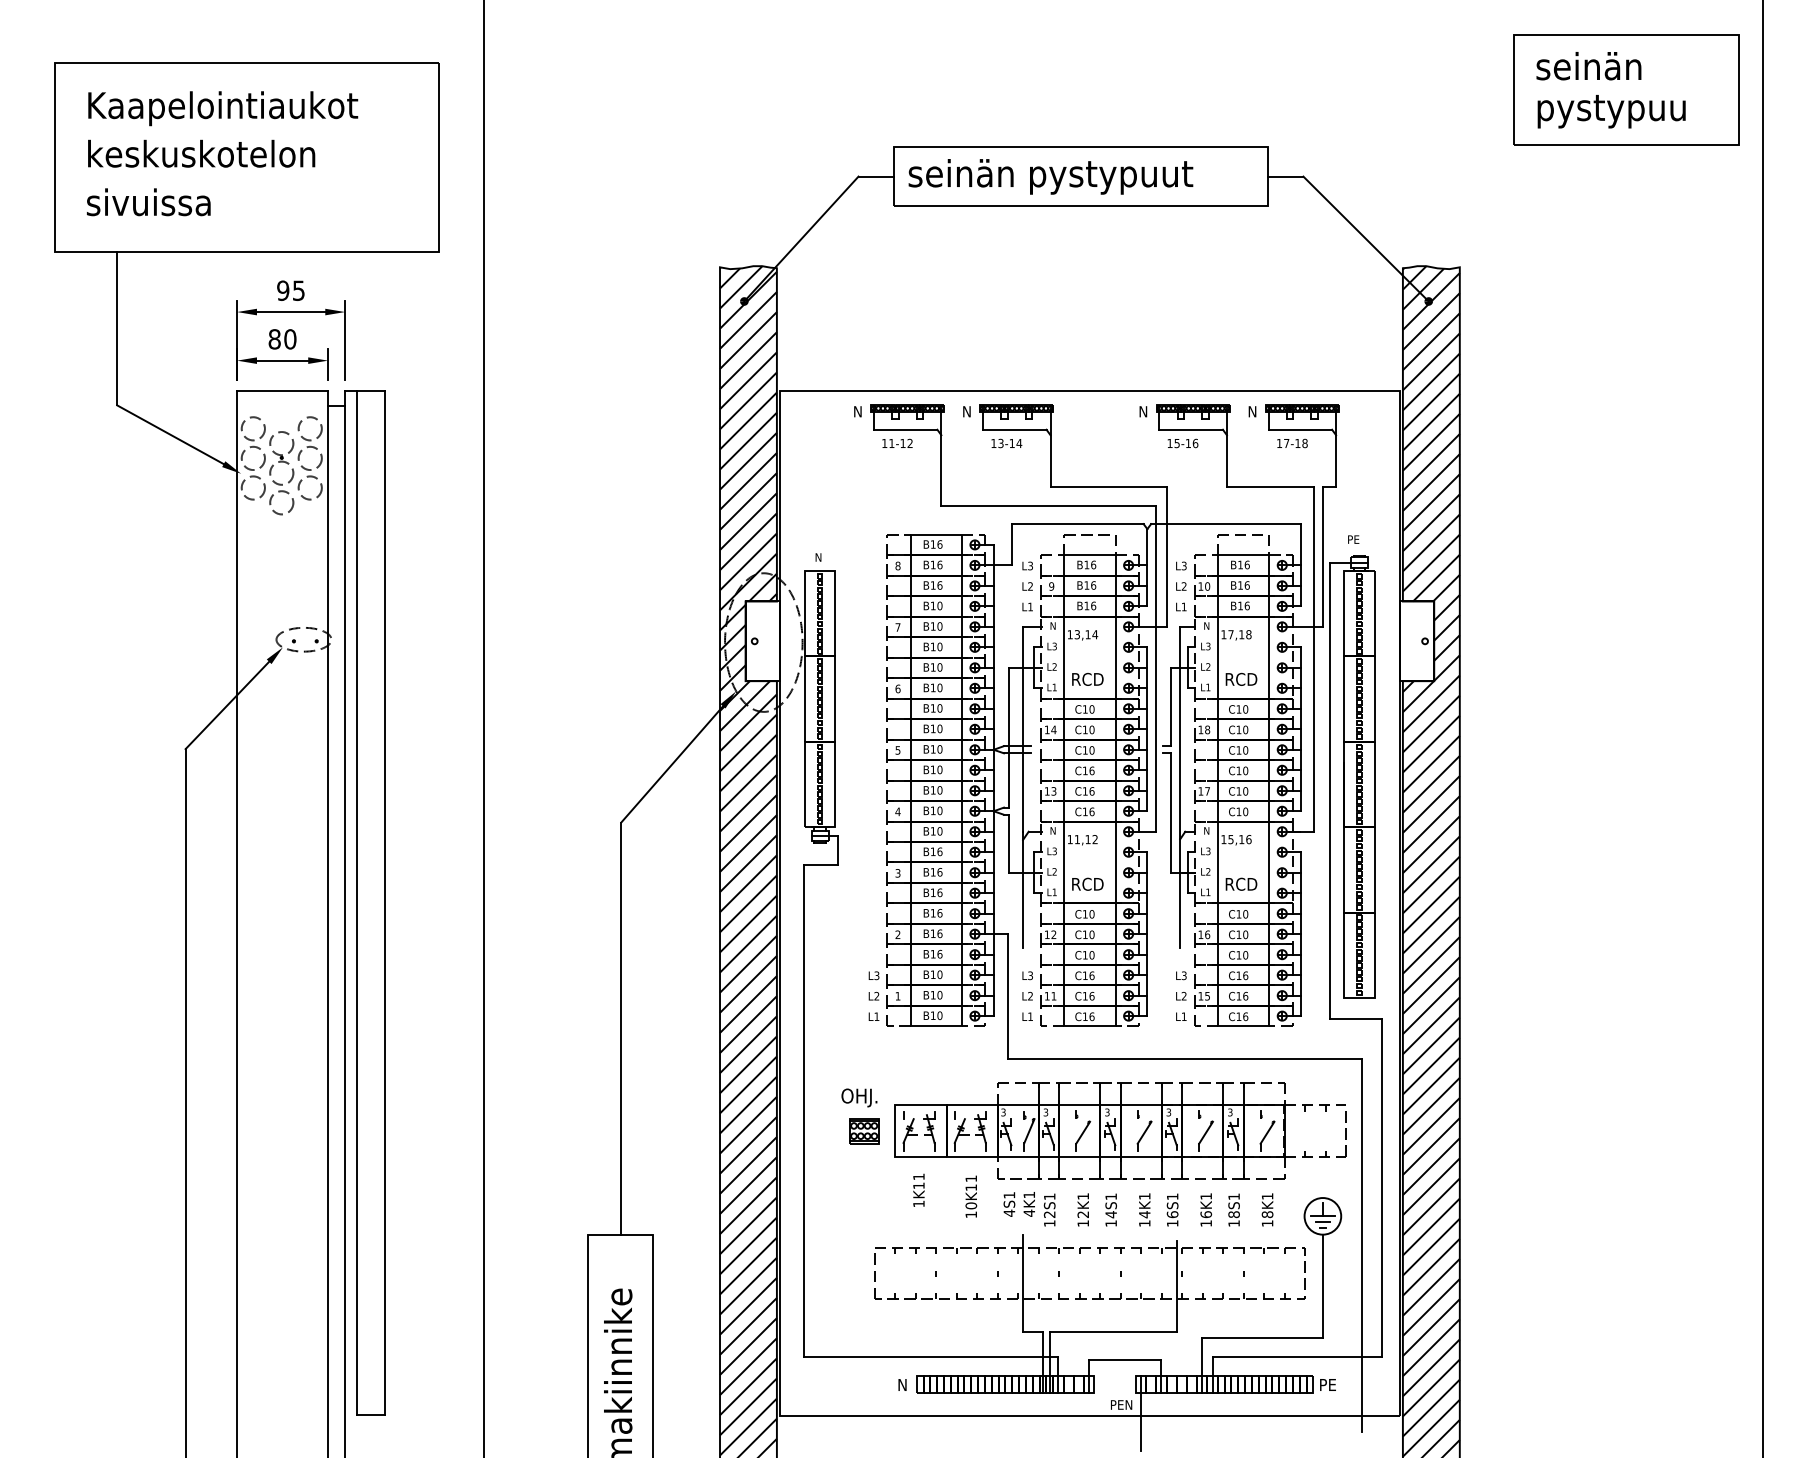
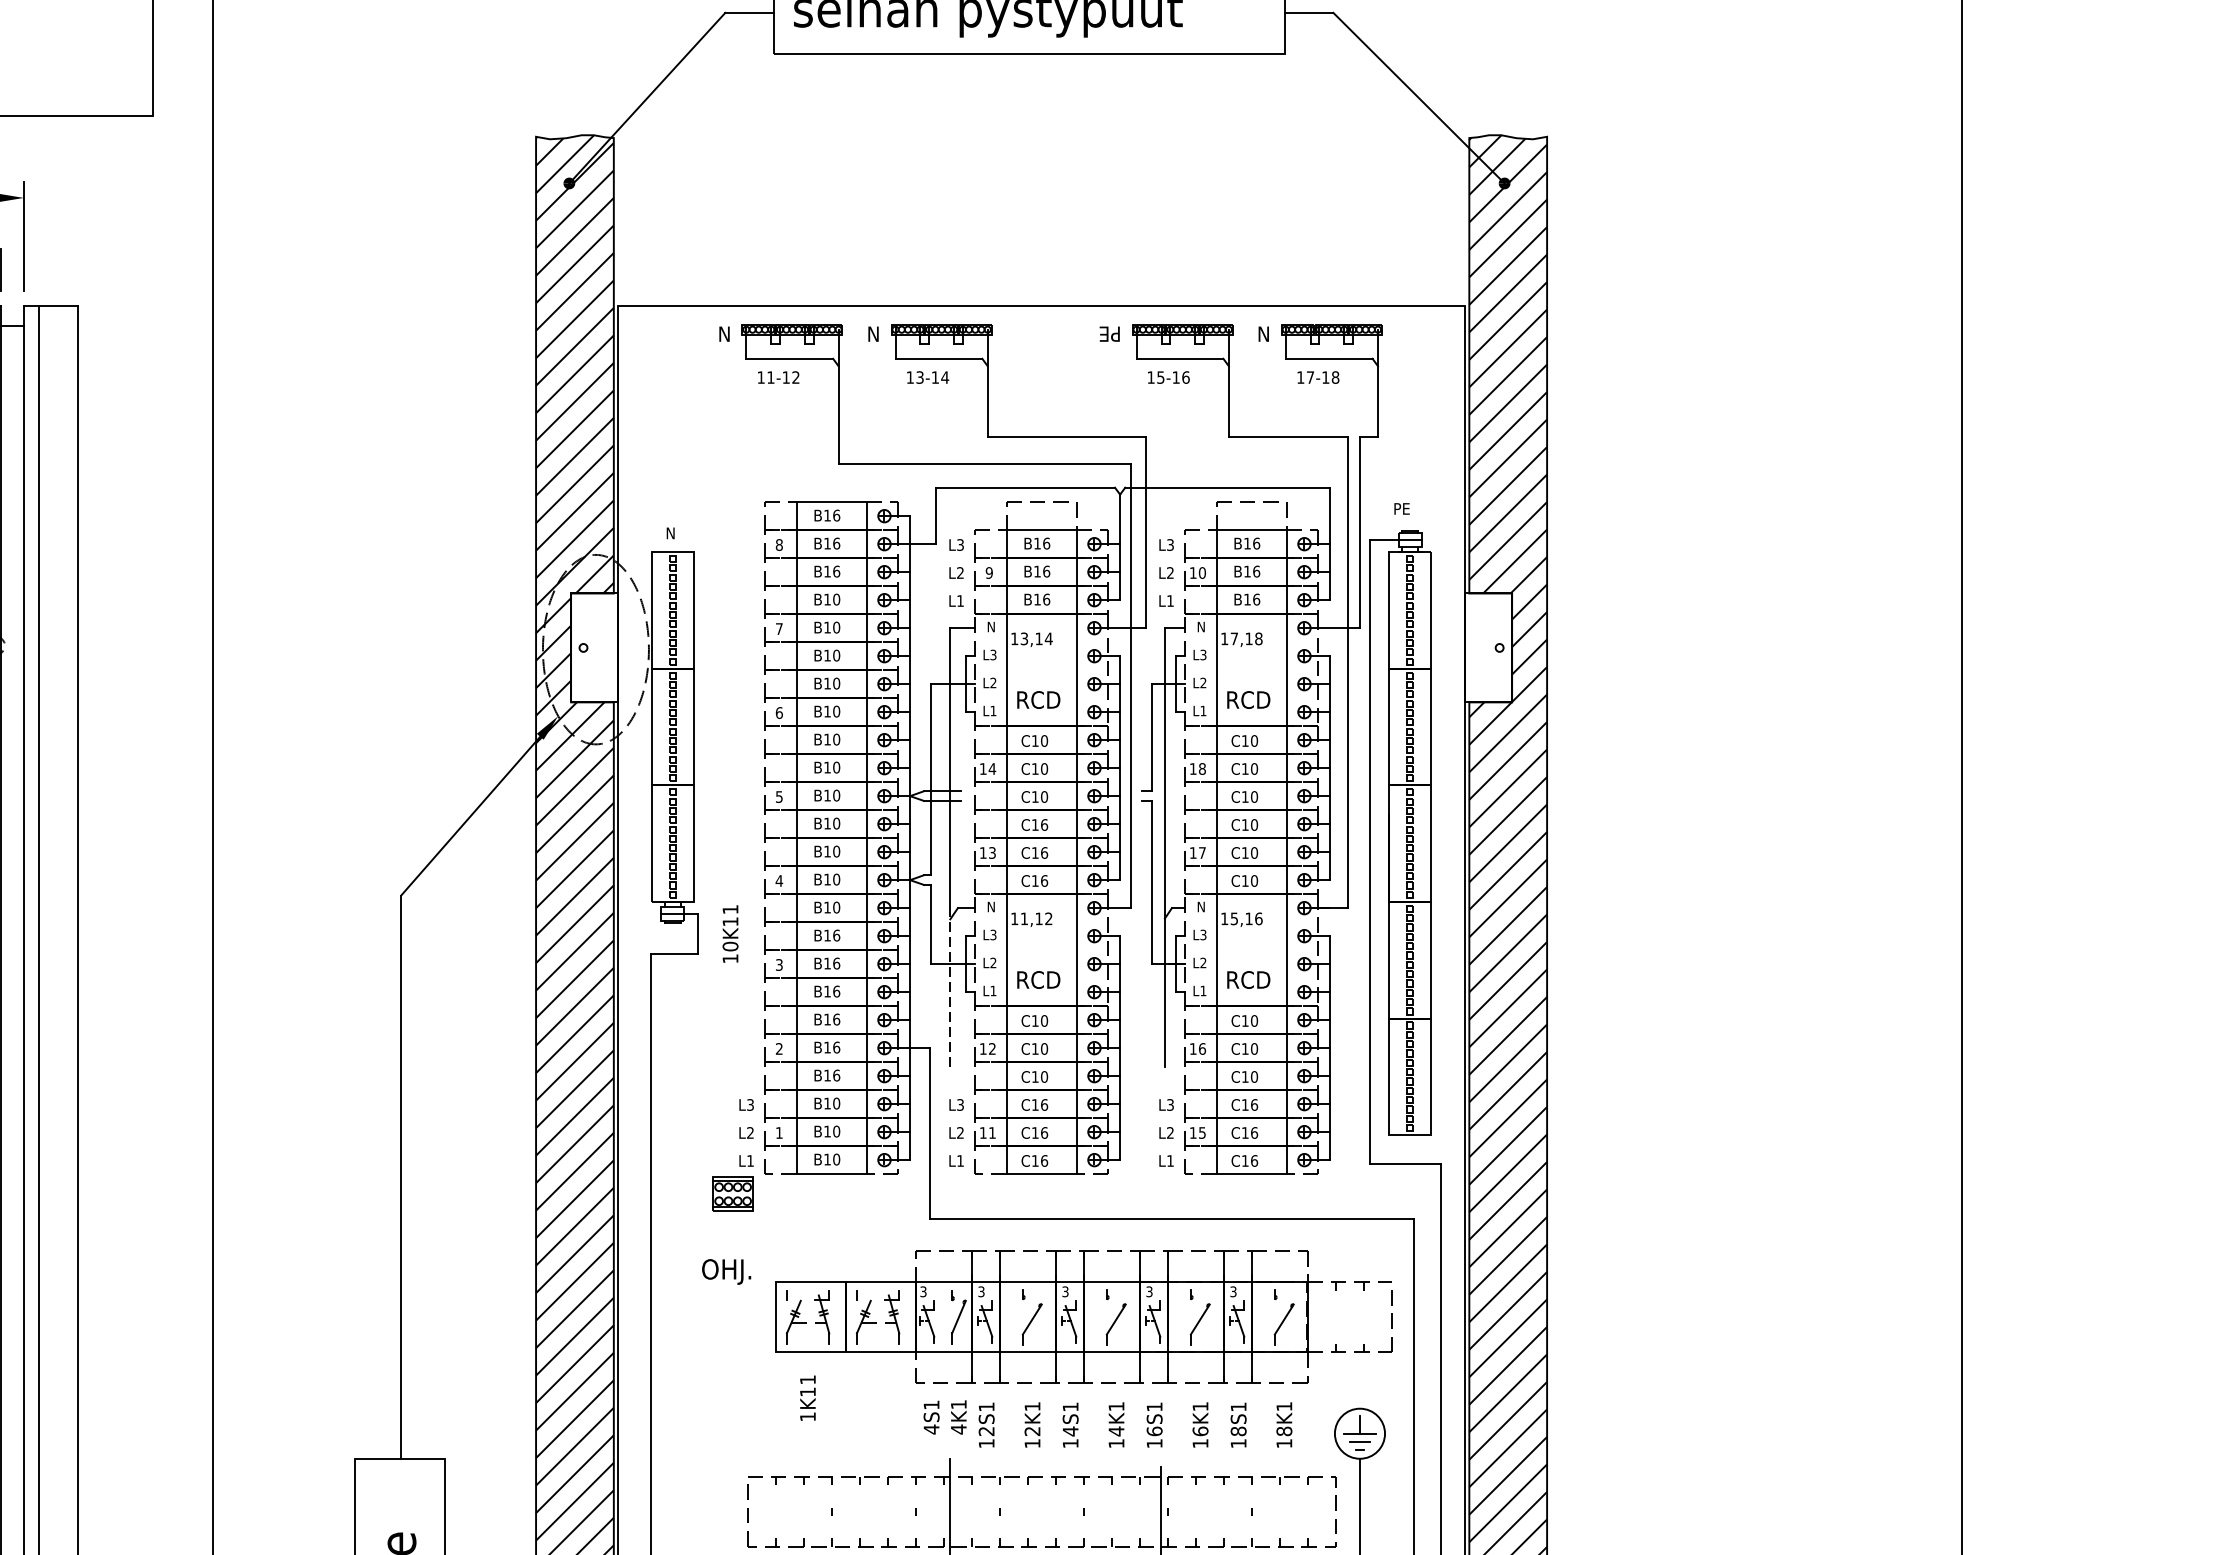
text: (1138, 411) -> (1107, 333), N -> PE
line: (1023, 889) -> (950, 987), solid -> dashed
part: (864, 1131) -> (733, 1194), moved
text: (971, 1196) -> (730, 933), moved

